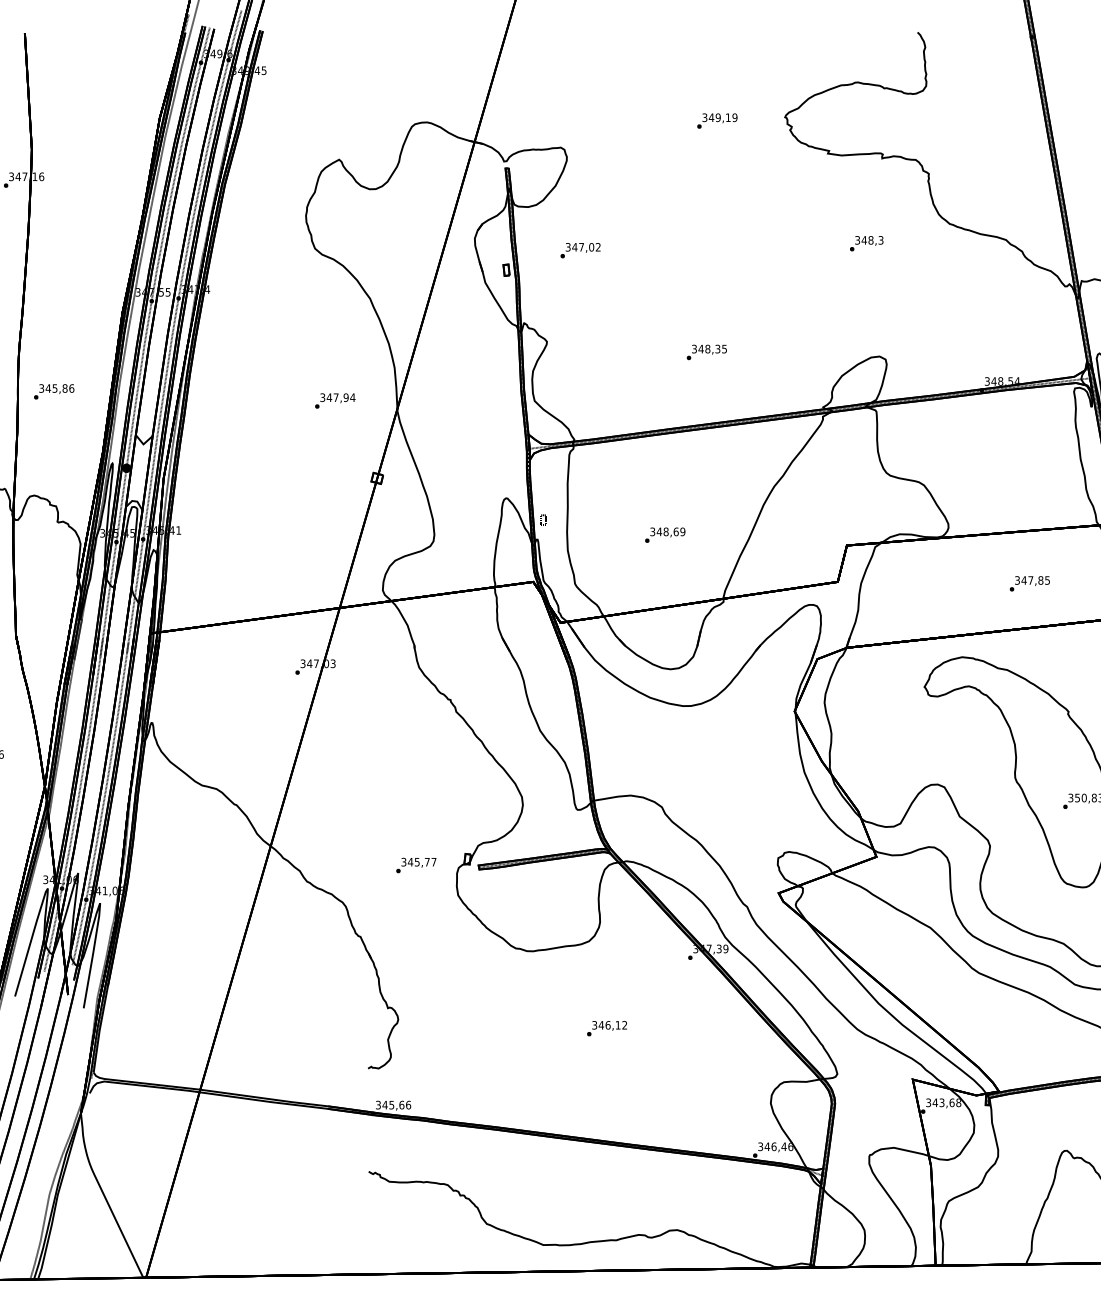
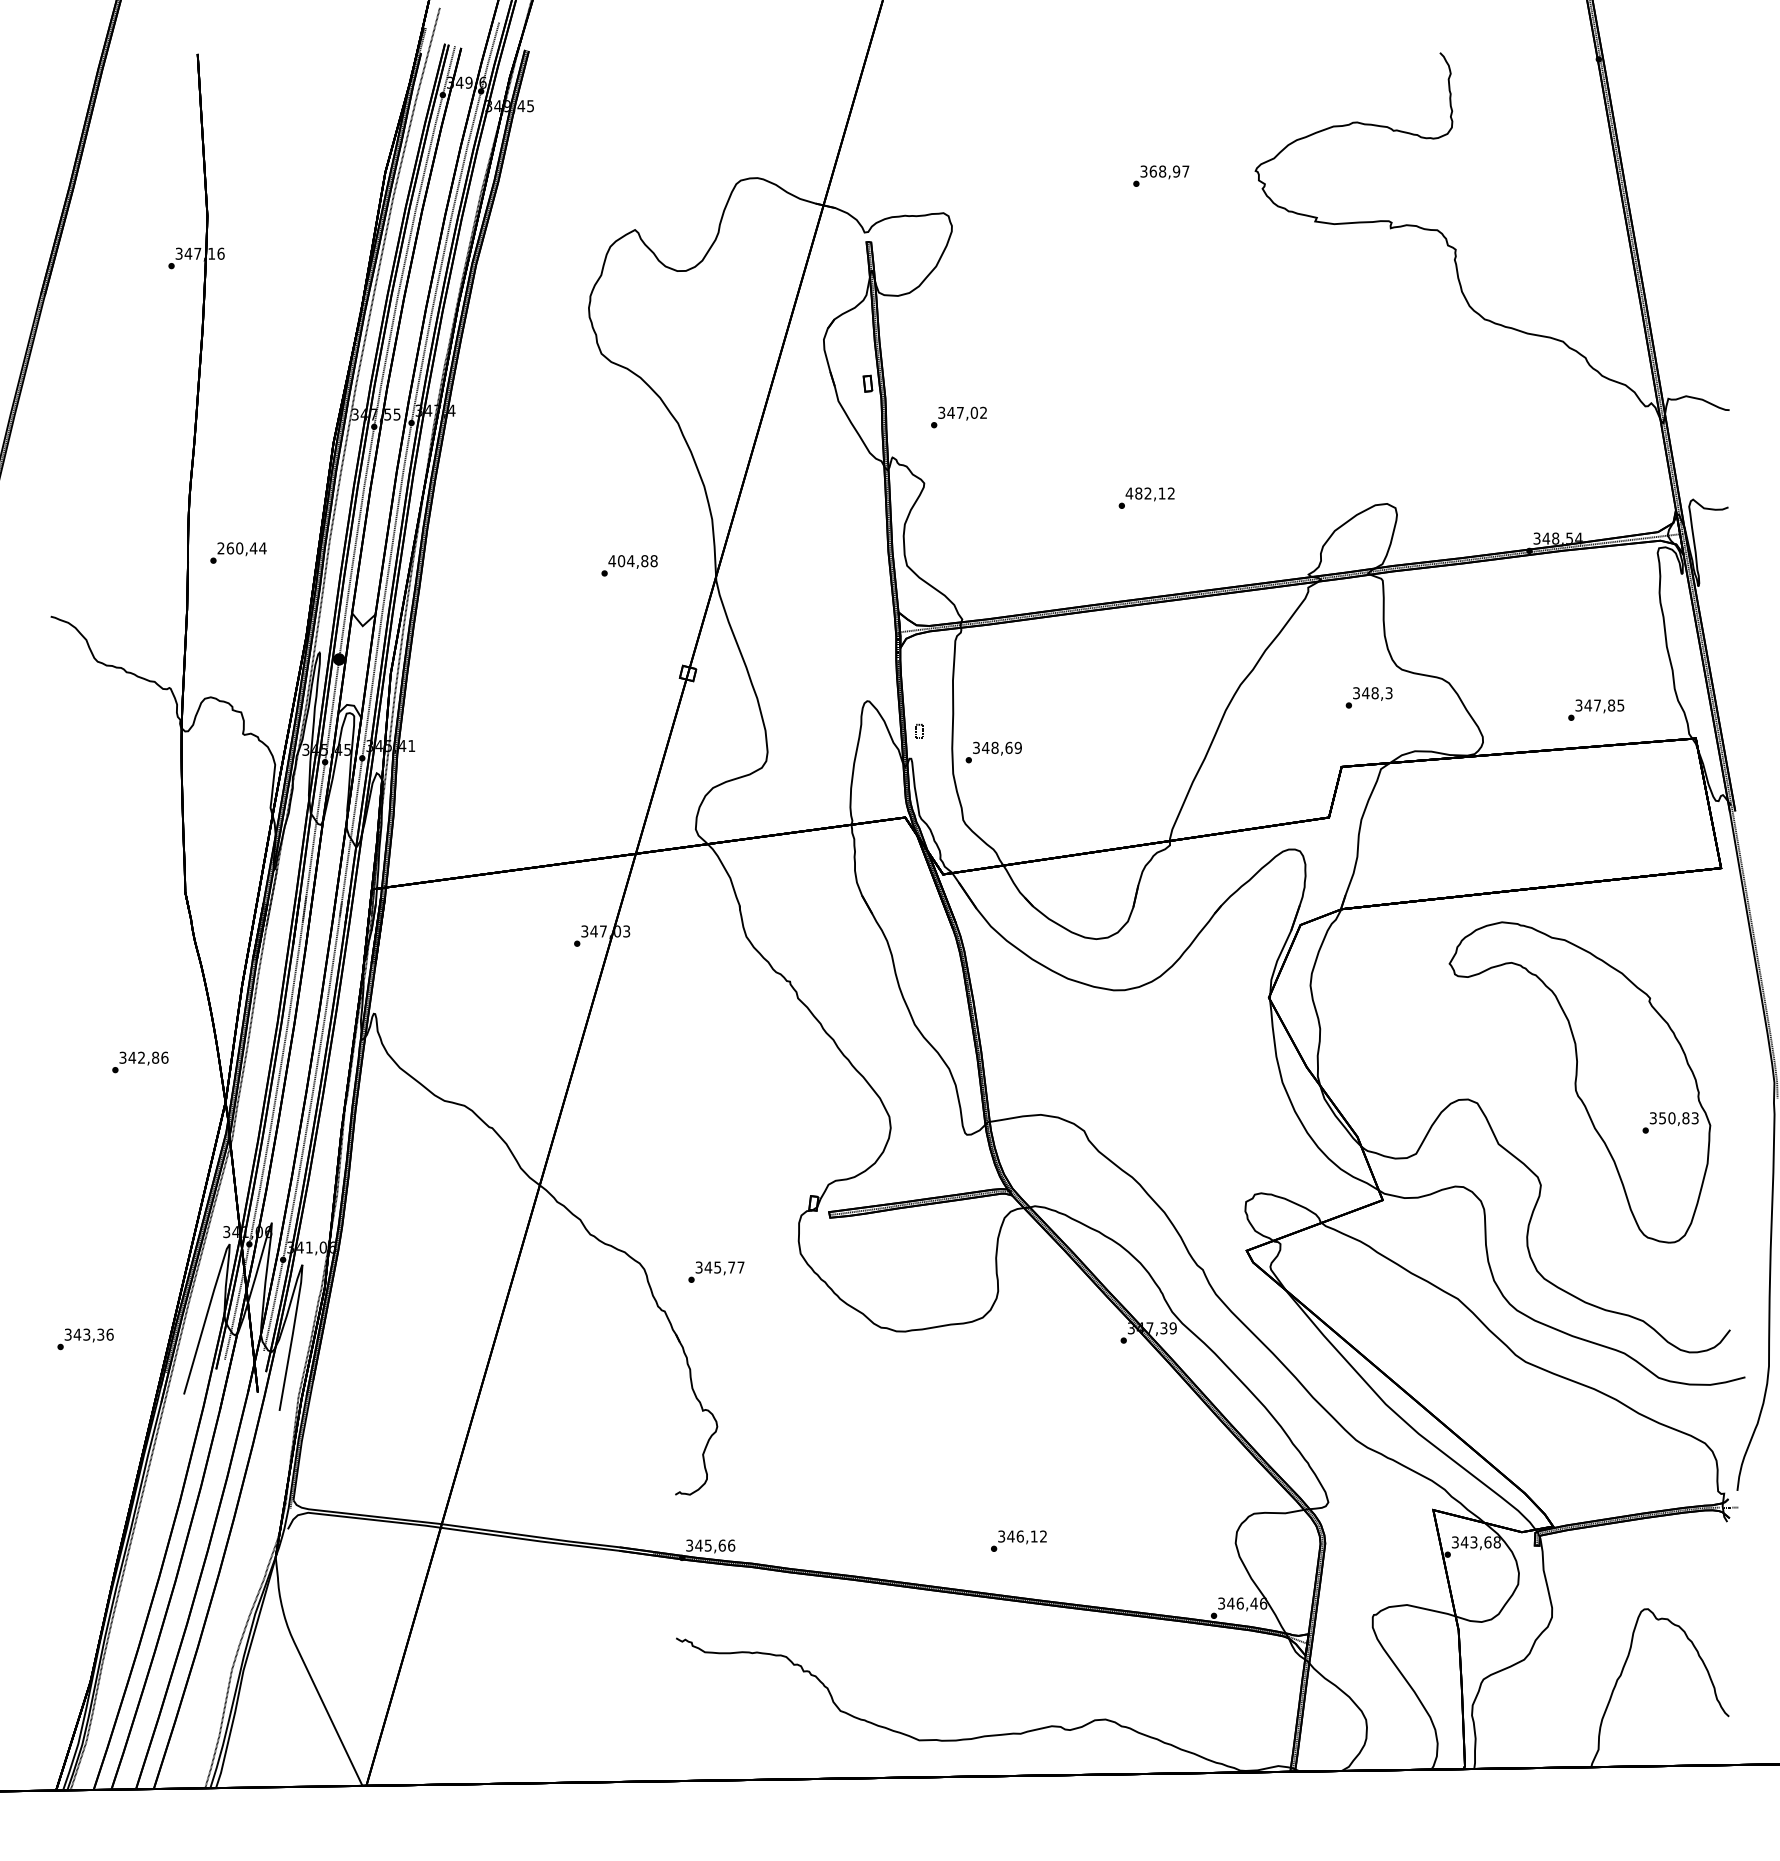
text: (723, 117) -> (1169, 171), 349,19 -> 368,97
text: (866, 243) -> (1368, 697), moved
text: (580, 250) -> (958, 417), moved
text: (708, 349) -> (1149, 493), 348,35 -> 482,12
text: (56, 388) -> (241, 548), 345,86 -> 260,44
text: (337, 397) -> (632, 561), 347,94 -> 404,88
text: (665, 535) -> (993, 752), moved
text: (1030, 583) -> (1596, 709), moved
text: (416, 865) -> (716, 1271), moved
text: (606, 1028) -> (1018, 1540), moved

